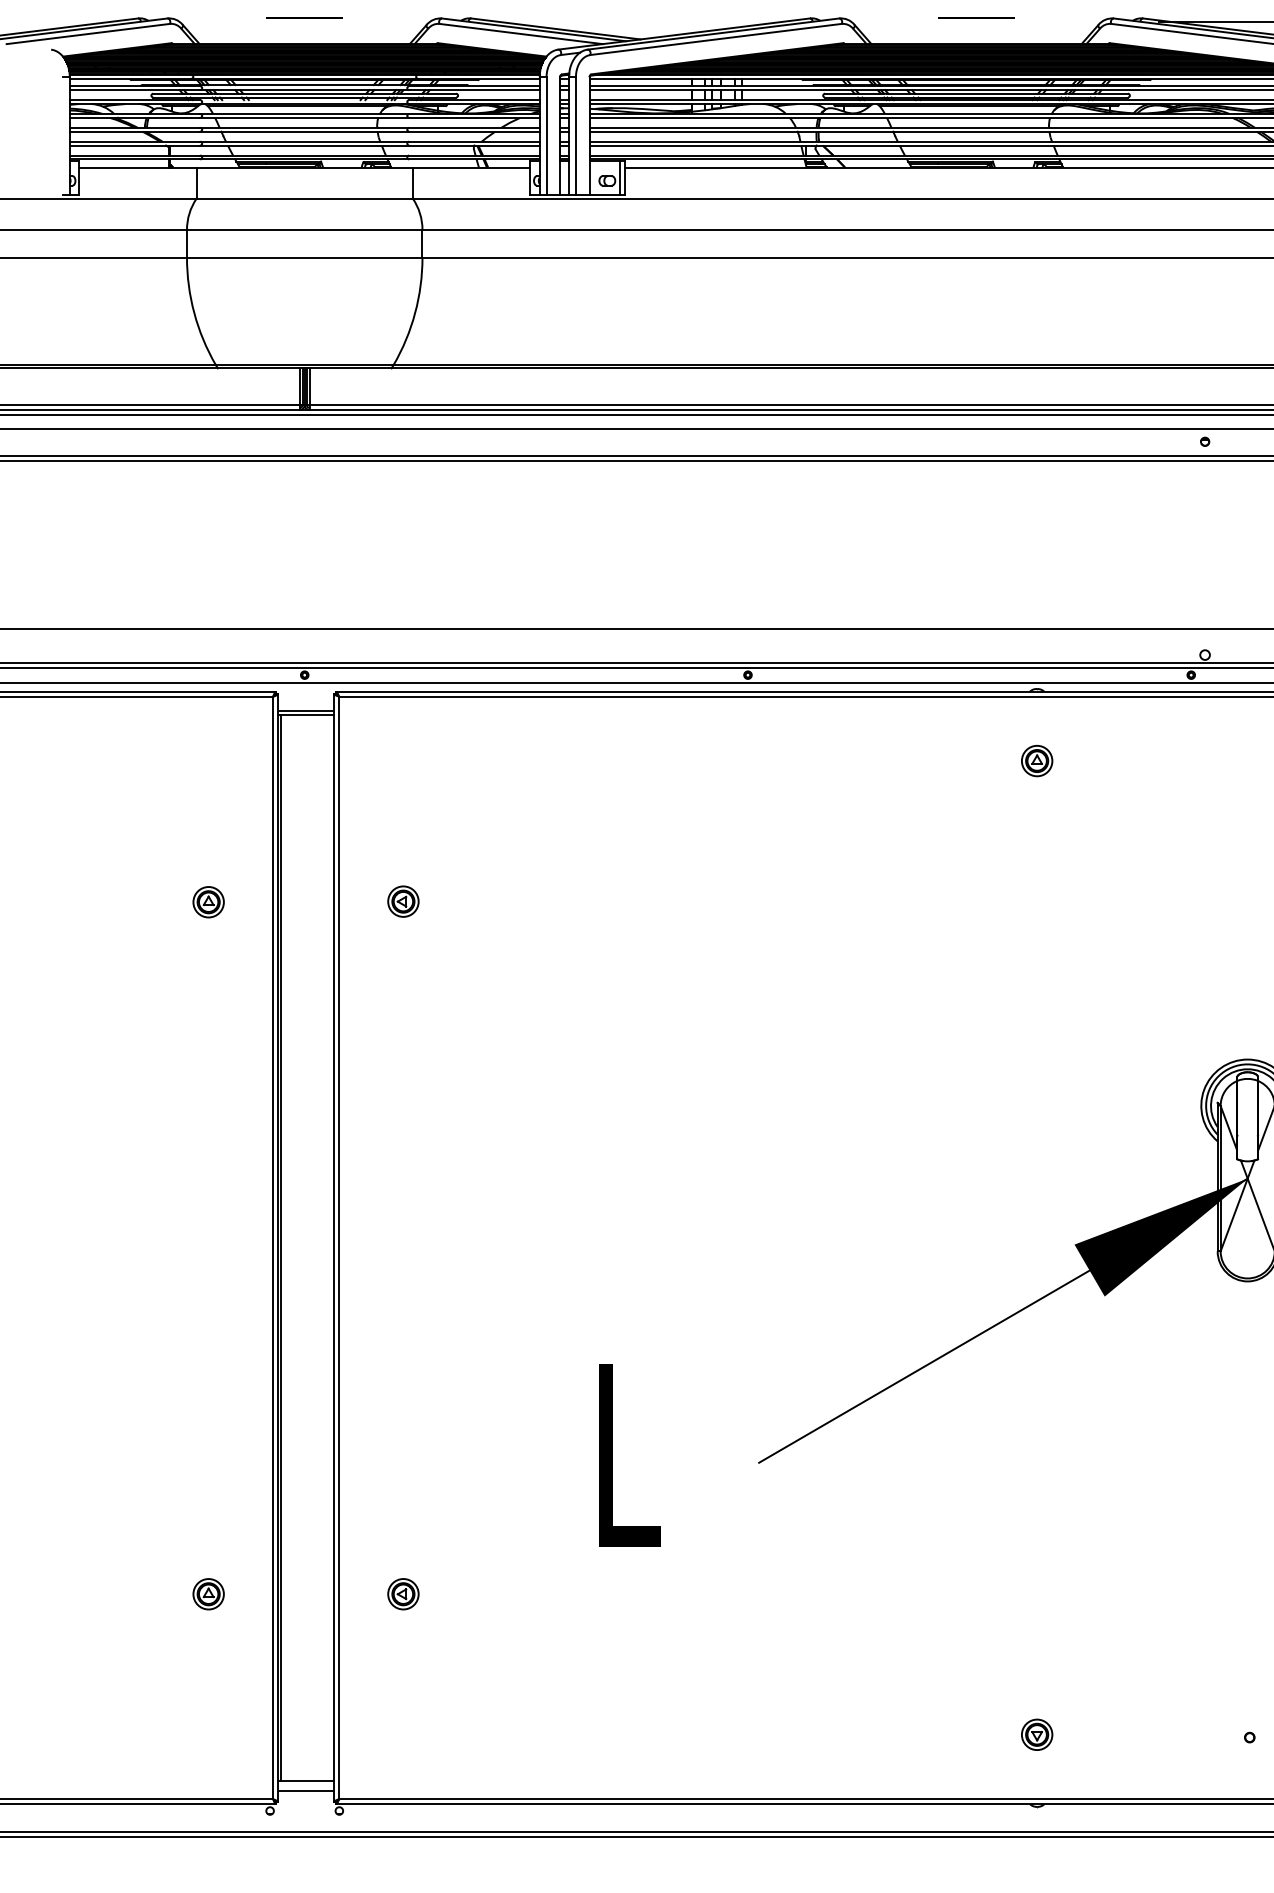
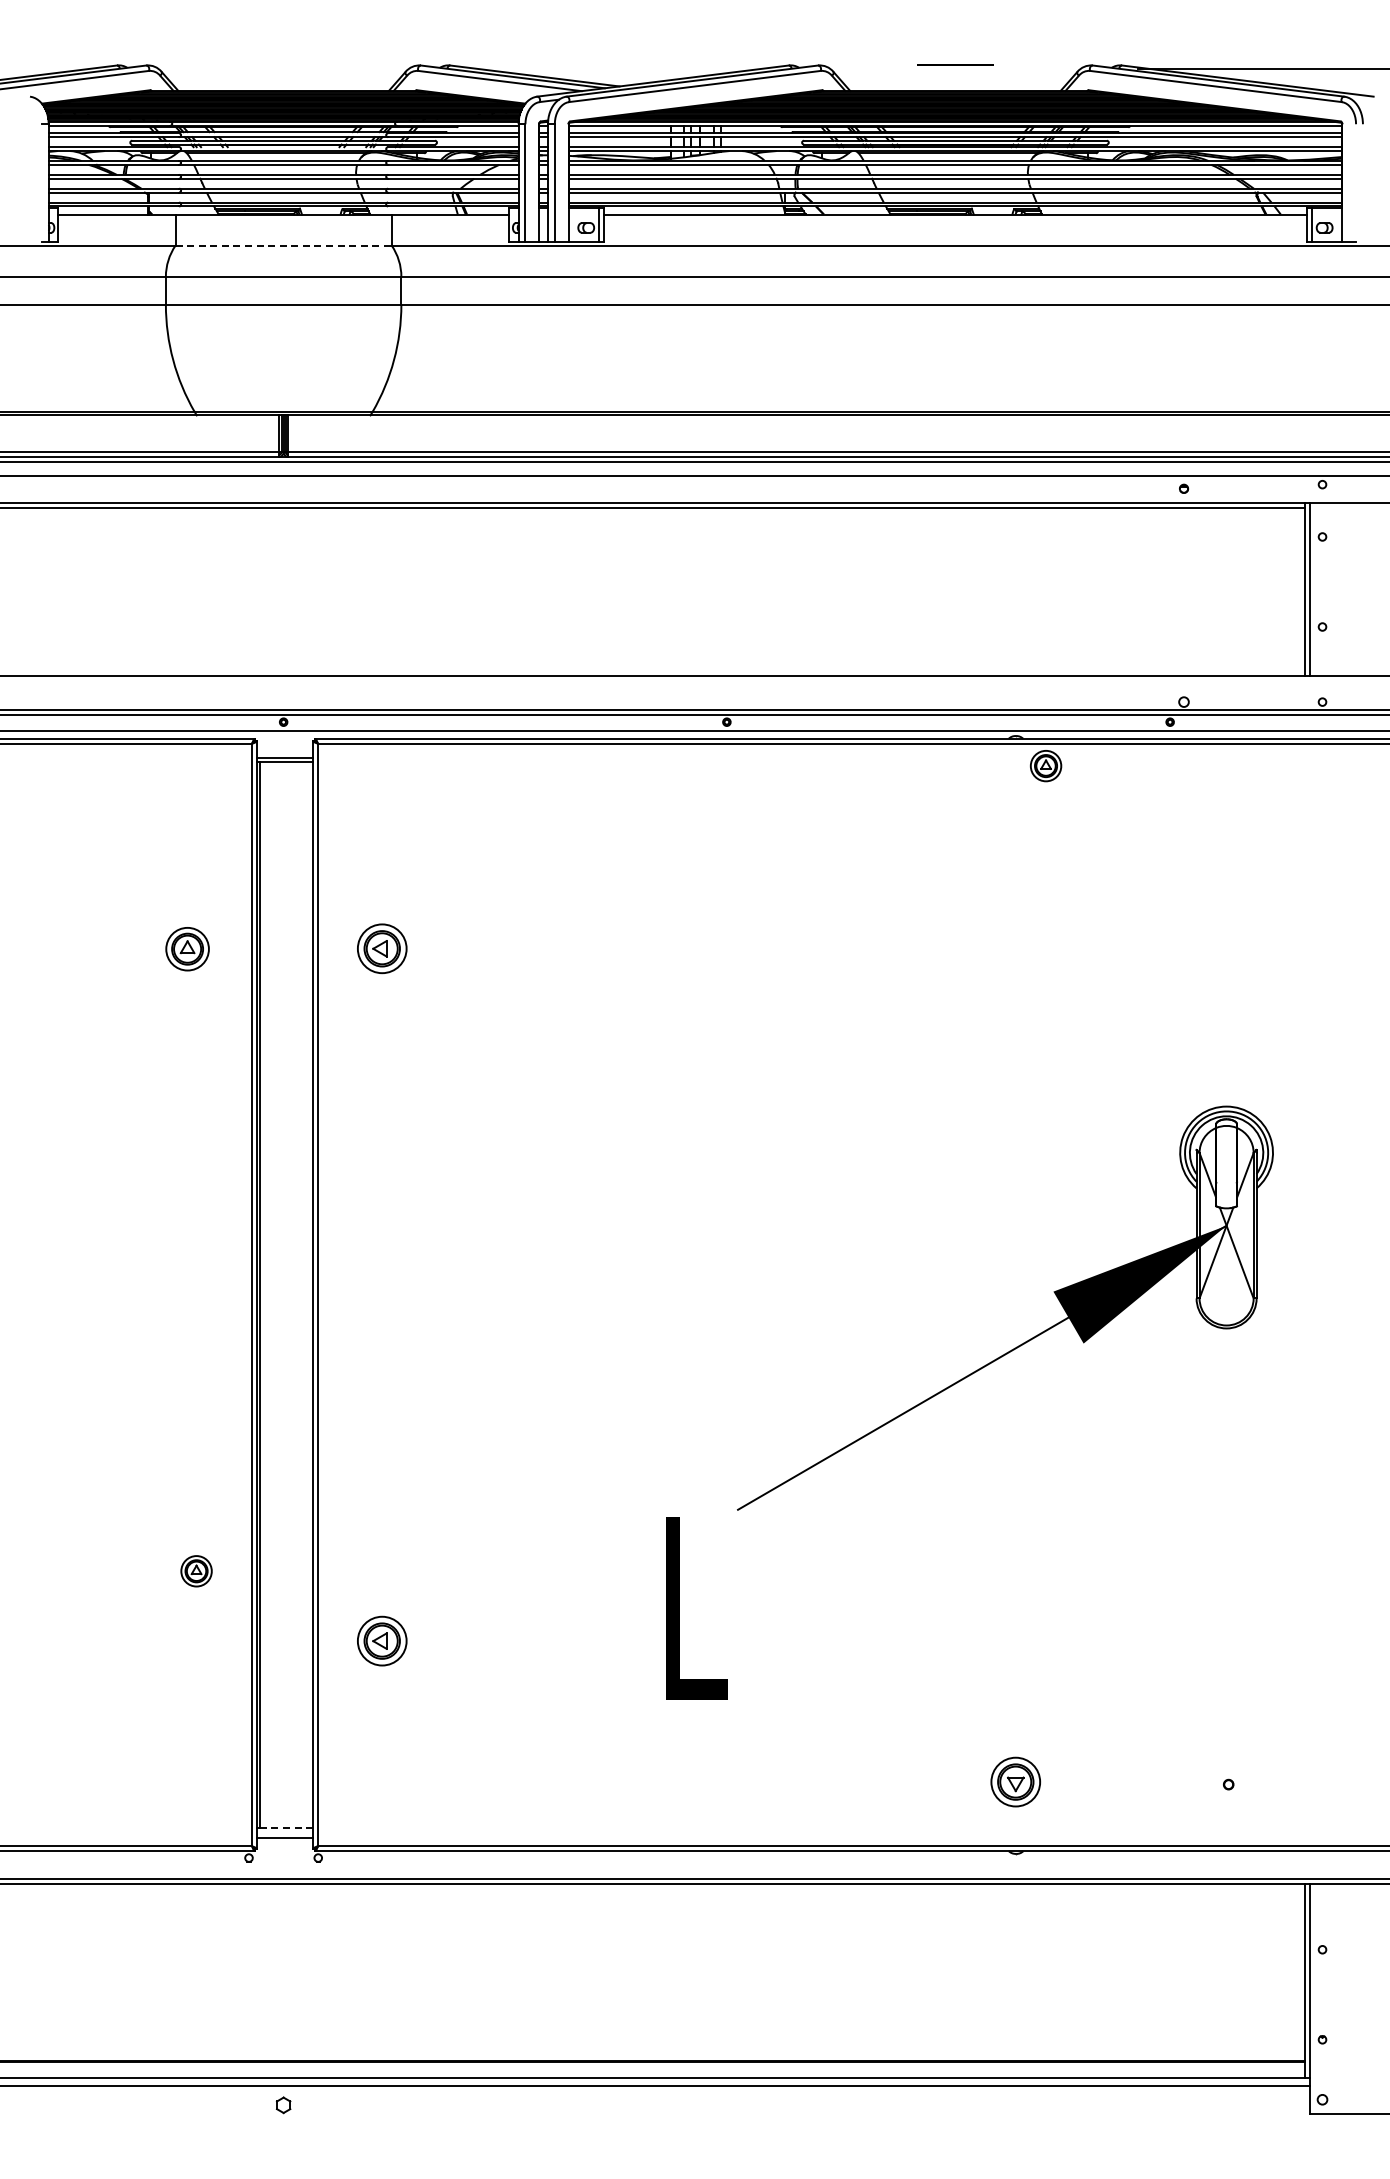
line: (304, 17) -> (283, 64), removed
line: (305, 198) -> (284, 245), solid -> dashed
part: (1037, 761) -> (1046, 766), moved
part: (403, 901) -> (382, 948), size x1.6
part: (208, 902) -> (187, 949), size x1.4
text: (629, 1455) -> (696, 1608), moved
part: (208, 1594) -> (196, 1571), moved
part: (403, 1594) -> (382, 1641), size x1.6
part: (1037, 1734) -> (1016, 1781), size x1.6
line: (307, 1781) -> (286, 1828), solid -> dashed

